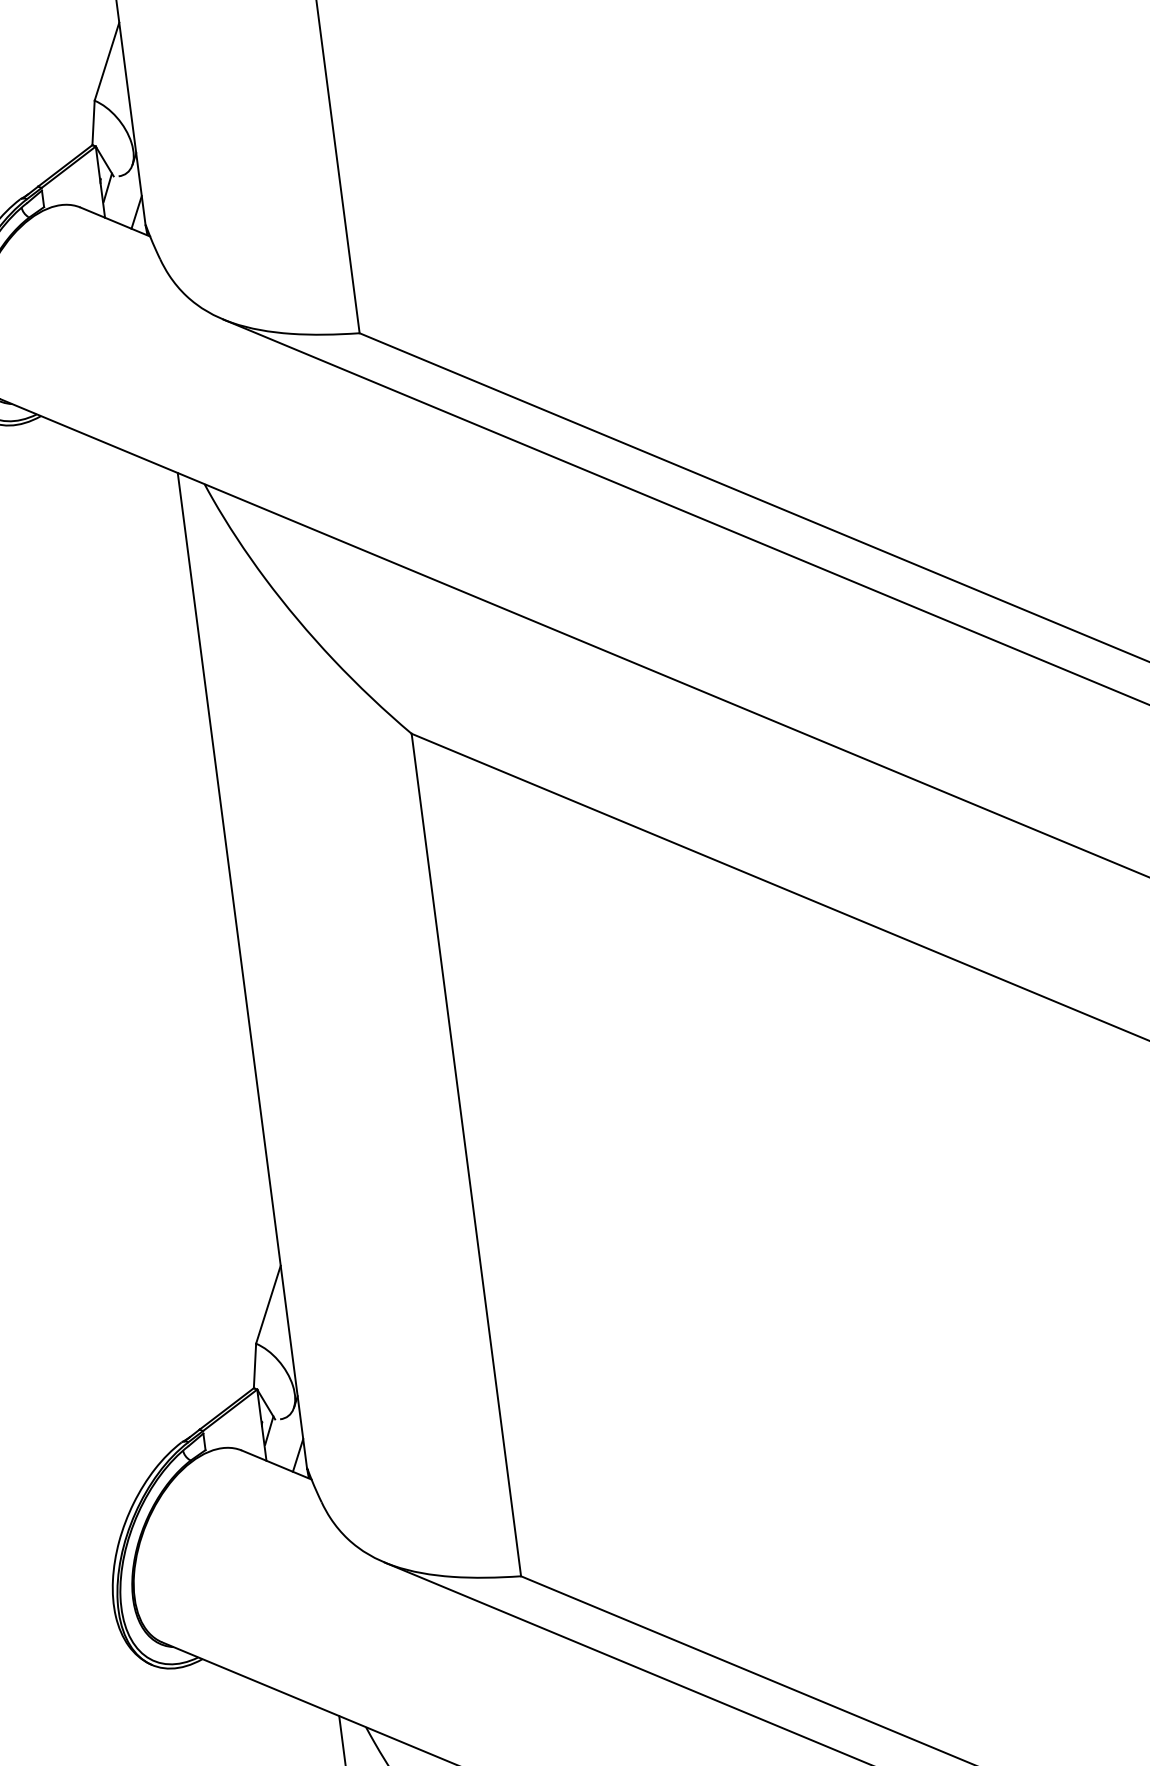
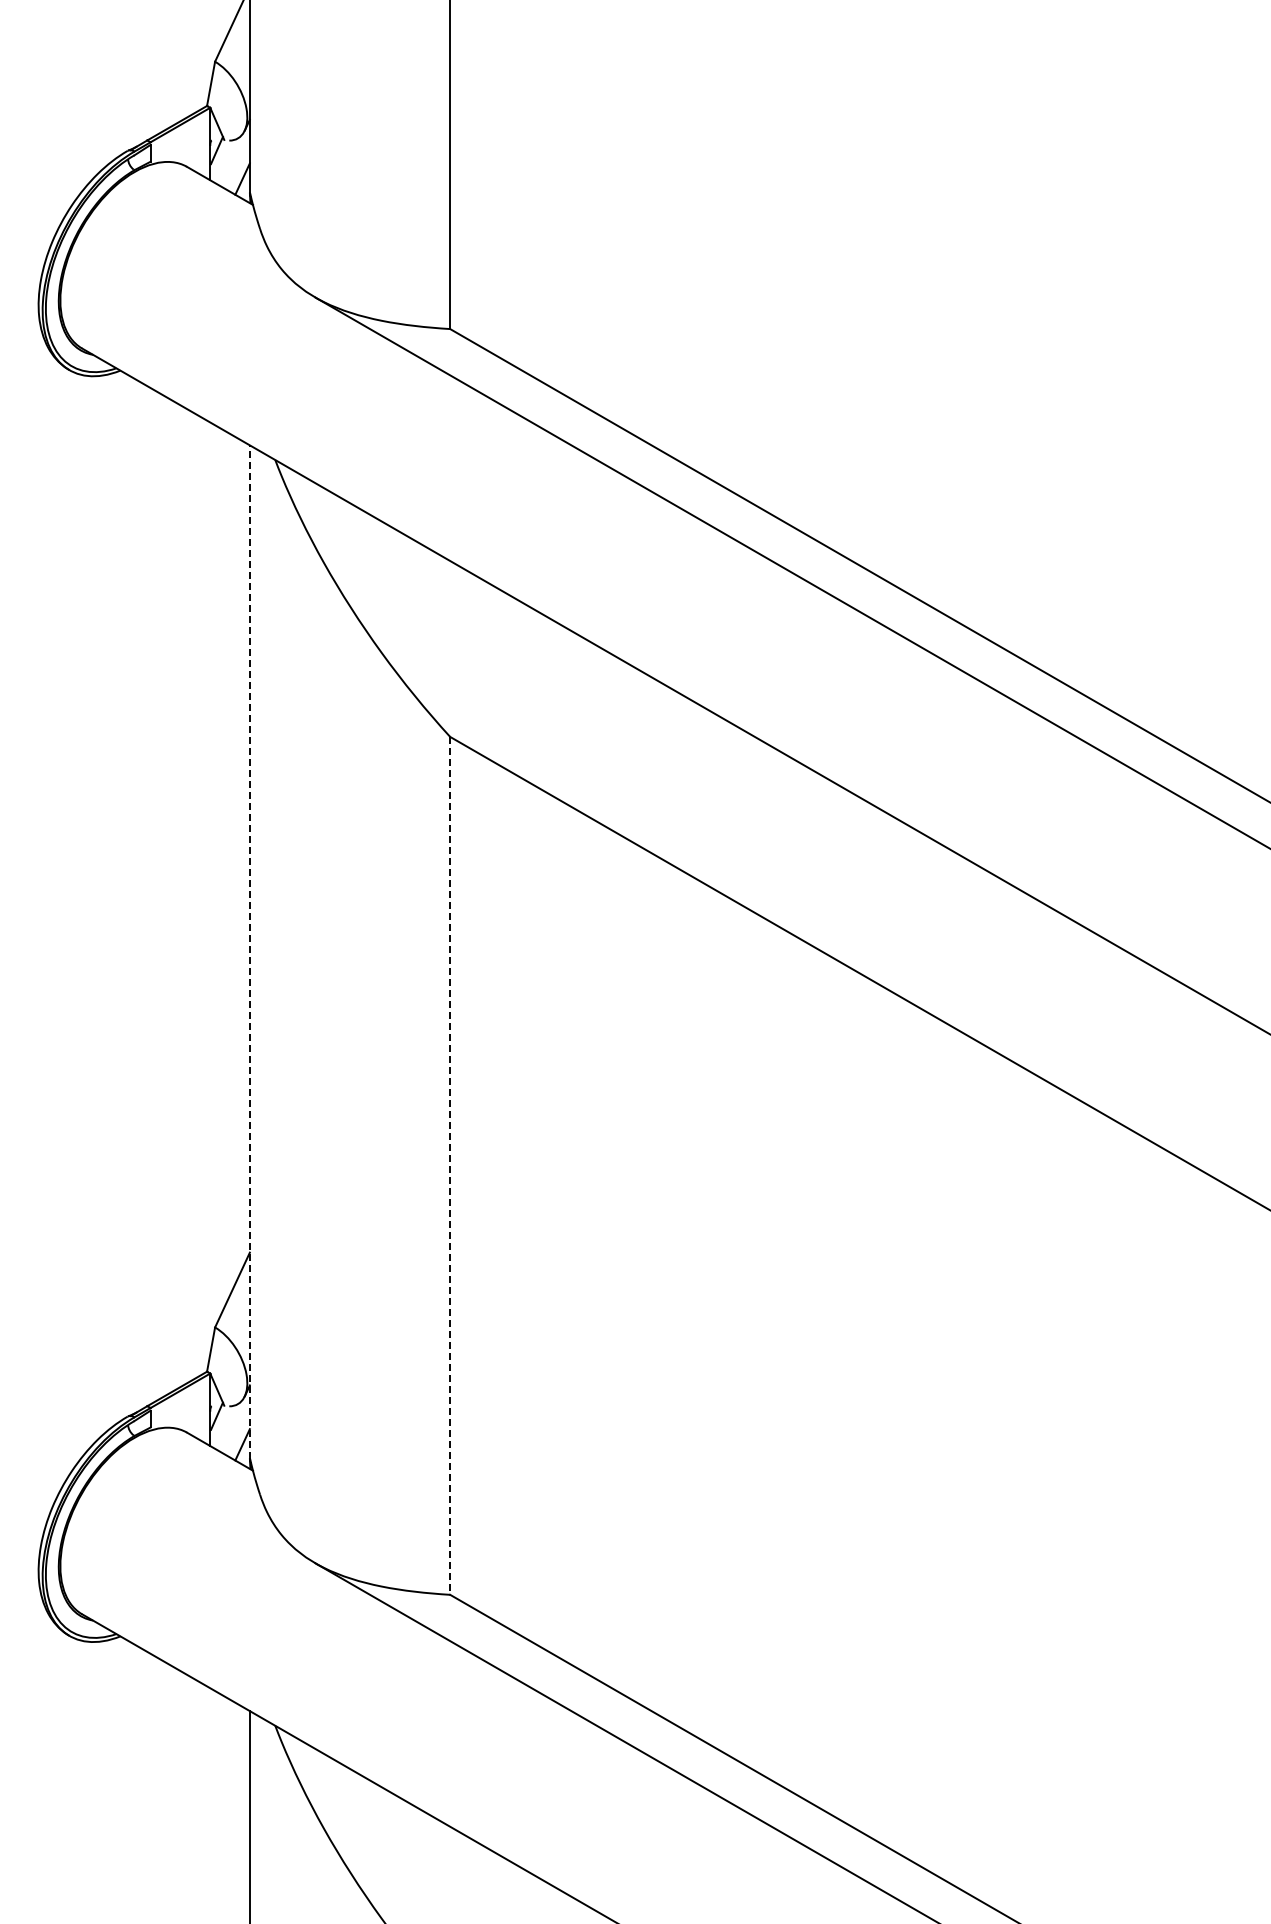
line: (242, 971) -> (249, 952), solid -> dashed
line: (466, 1154) -> (450, 1165), solid -> dashed

